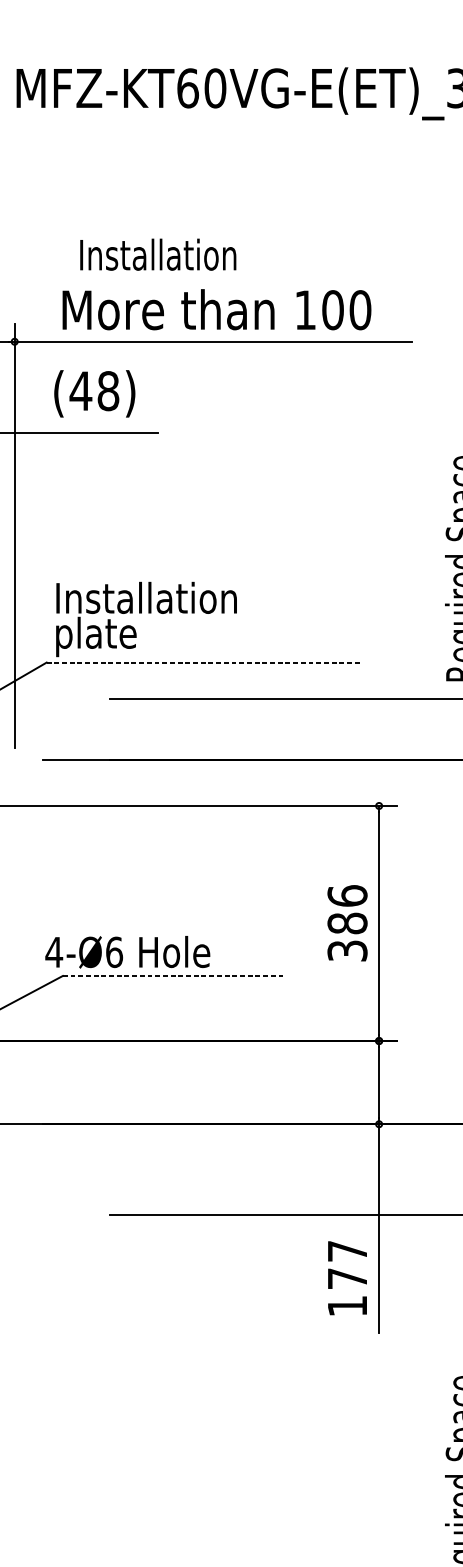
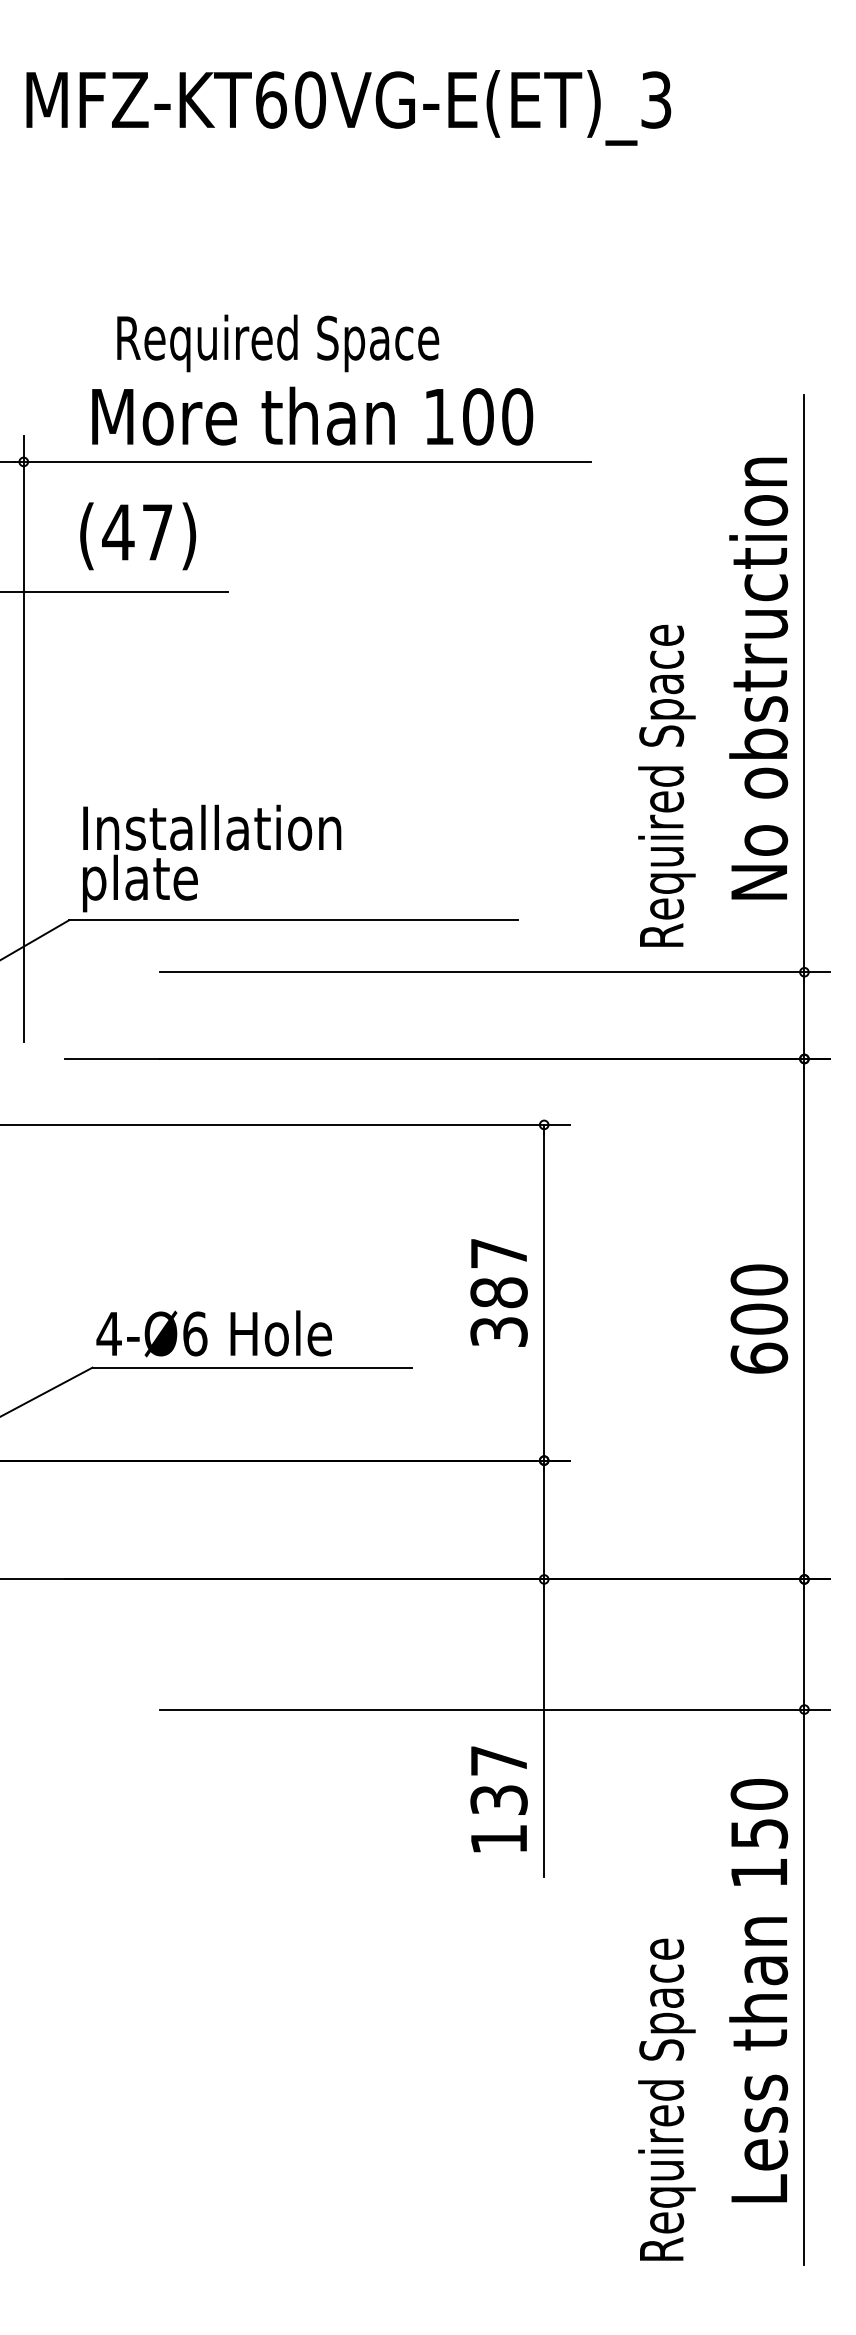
text: (194, 258) -> (280, 343), Installation -> Required Space
text: (108, 391) -> (157, 532), (48) -> (47)
line: (204, 662) -> (294, 920), dashed -> solid
text: (347, 895) -> (498, 1252), 386 -> 387
text: (127, 952) -> (213, 1333), moved
line: (174, 975) -> (252, 1367), dashed -> solid
text: (347, 1278) -> (498, 1799), 177 -> 137

